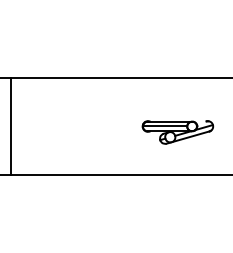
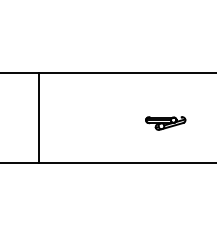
line: (11, 126) -> (38, 118), moved
part: (177, 132) -> (165, 123), size x0.6

